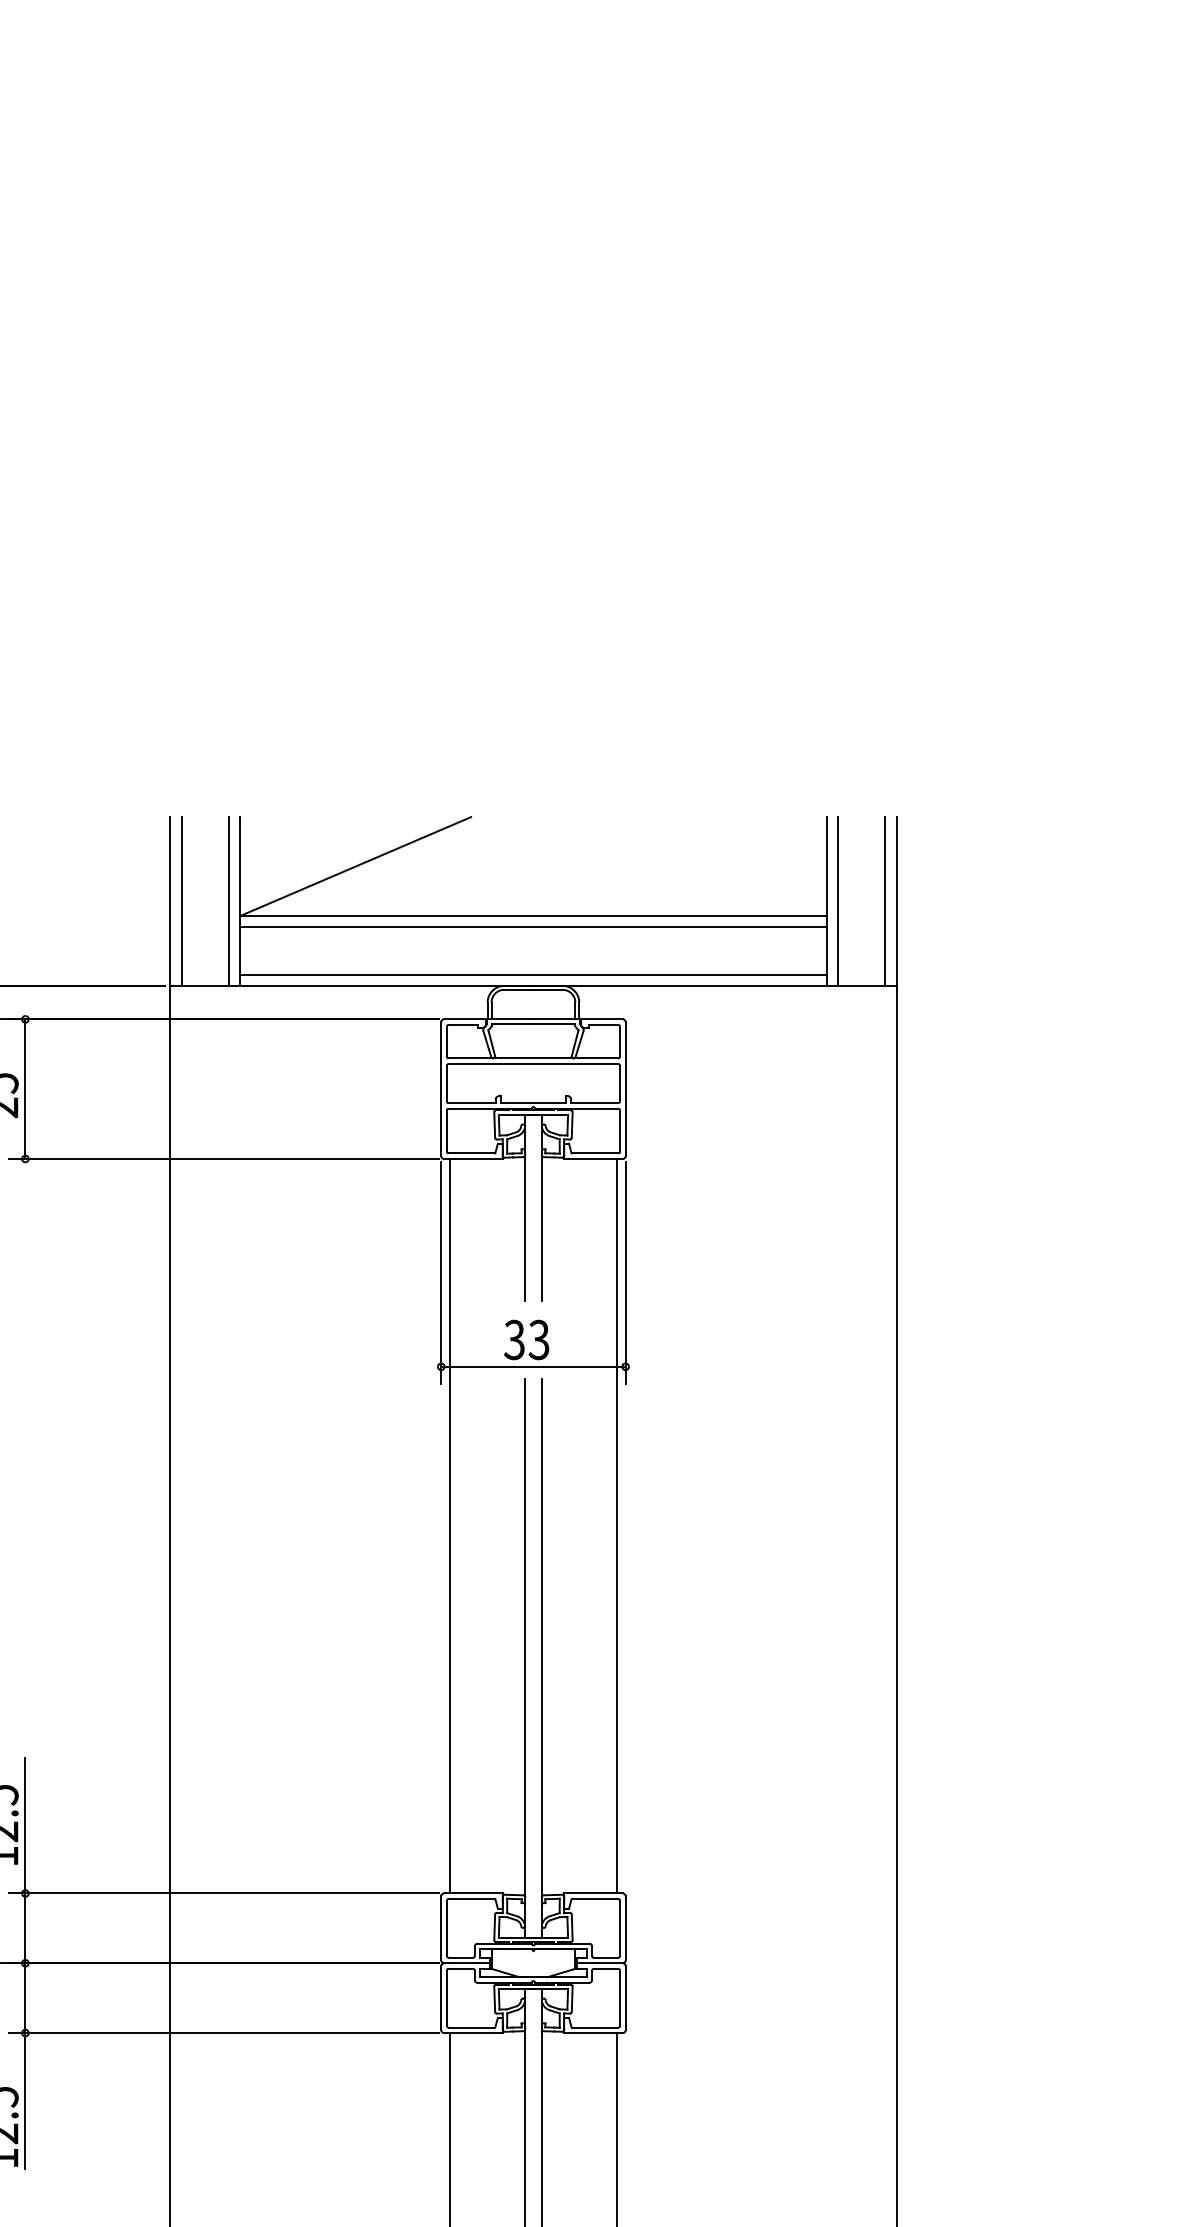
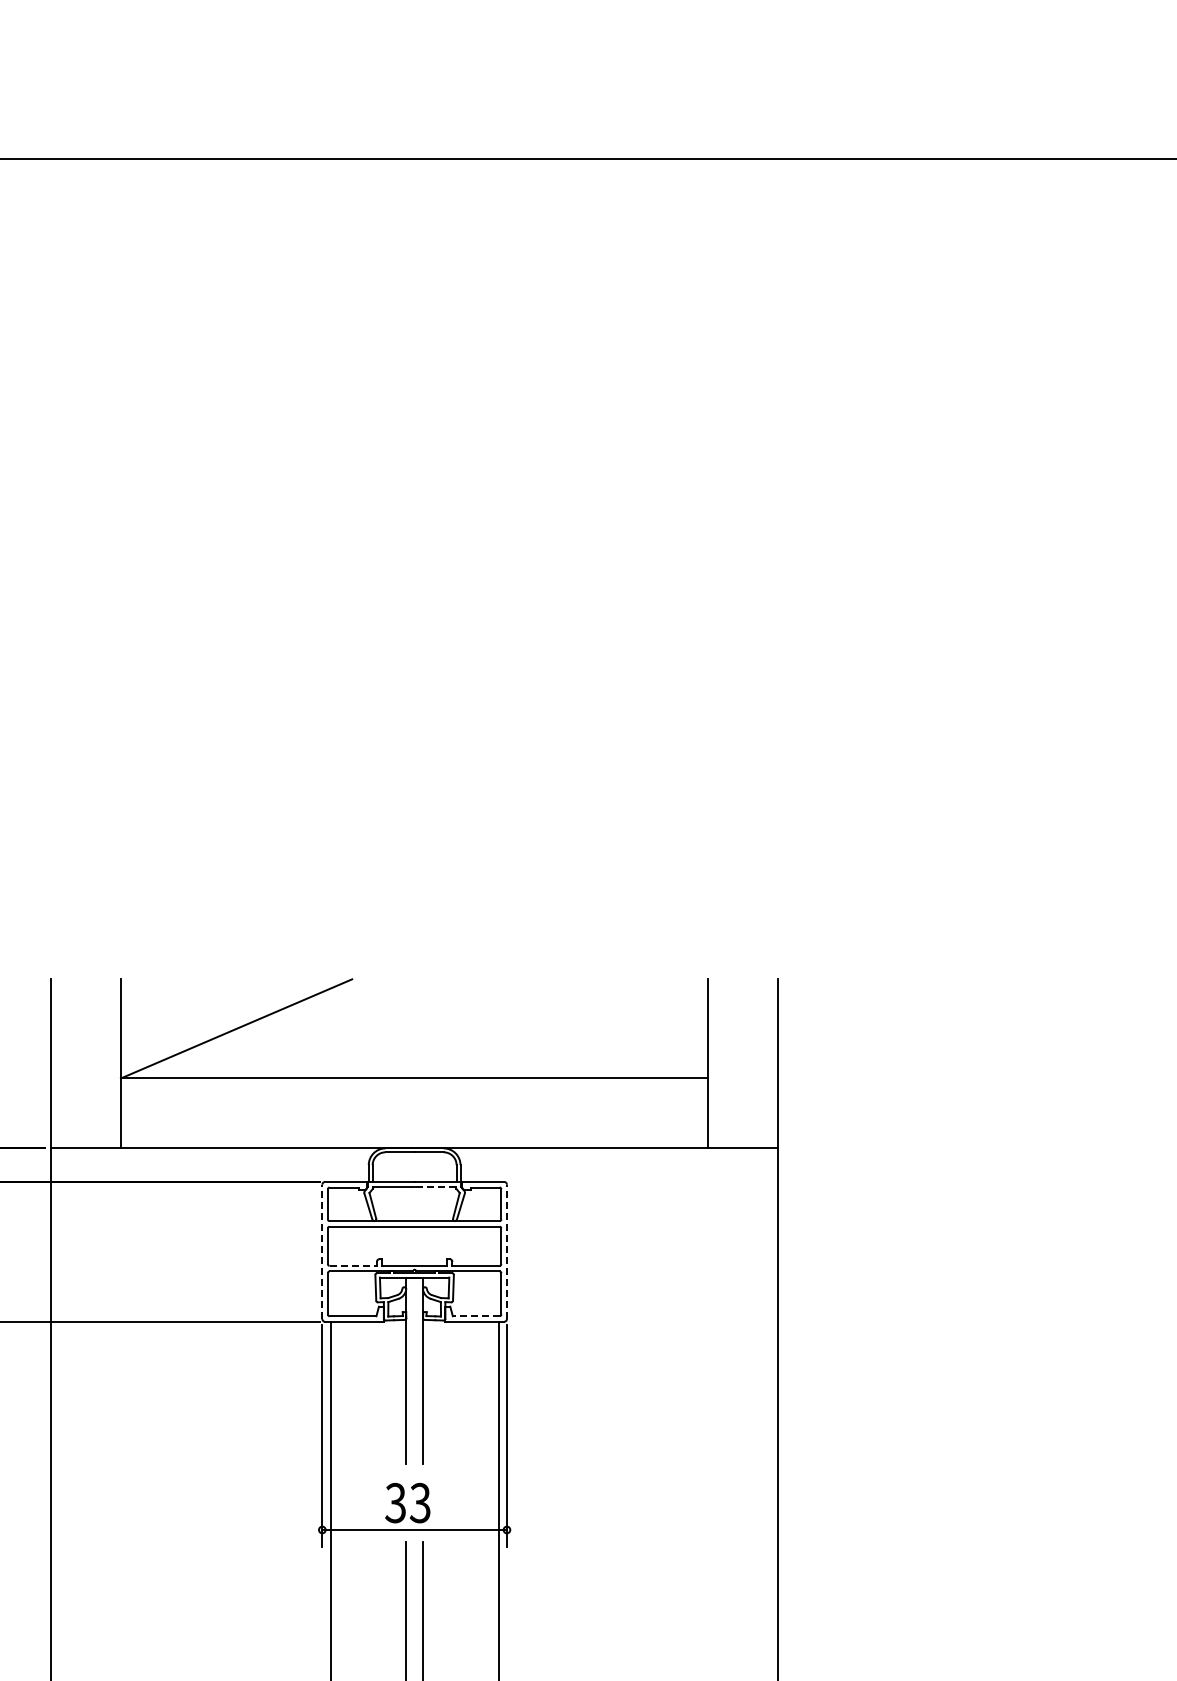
line: (181, 901) -> (62, 1063), removed
line: (229, 901) -> (110, 1063), removed
line: (837, 901) -> (719, 1063), removed
line: (885, 901) -> (767, 1063), removed
line: (533, 927) -> (414, 1089), removed
line: (533, 974) -> (414, 1137), removed
line: (554, 1024) -> (435, 1187), solid -> dashed
line: (441, 1088) -> (322, 1251), solid -> dashed
line: (625, 1088) -> (506, 1251), solid -> dashed
line: (472, 1103) -> (353, 1266), solid -> dashed
line: (594, 1153) -> (475, 1316), solid -> dashed

